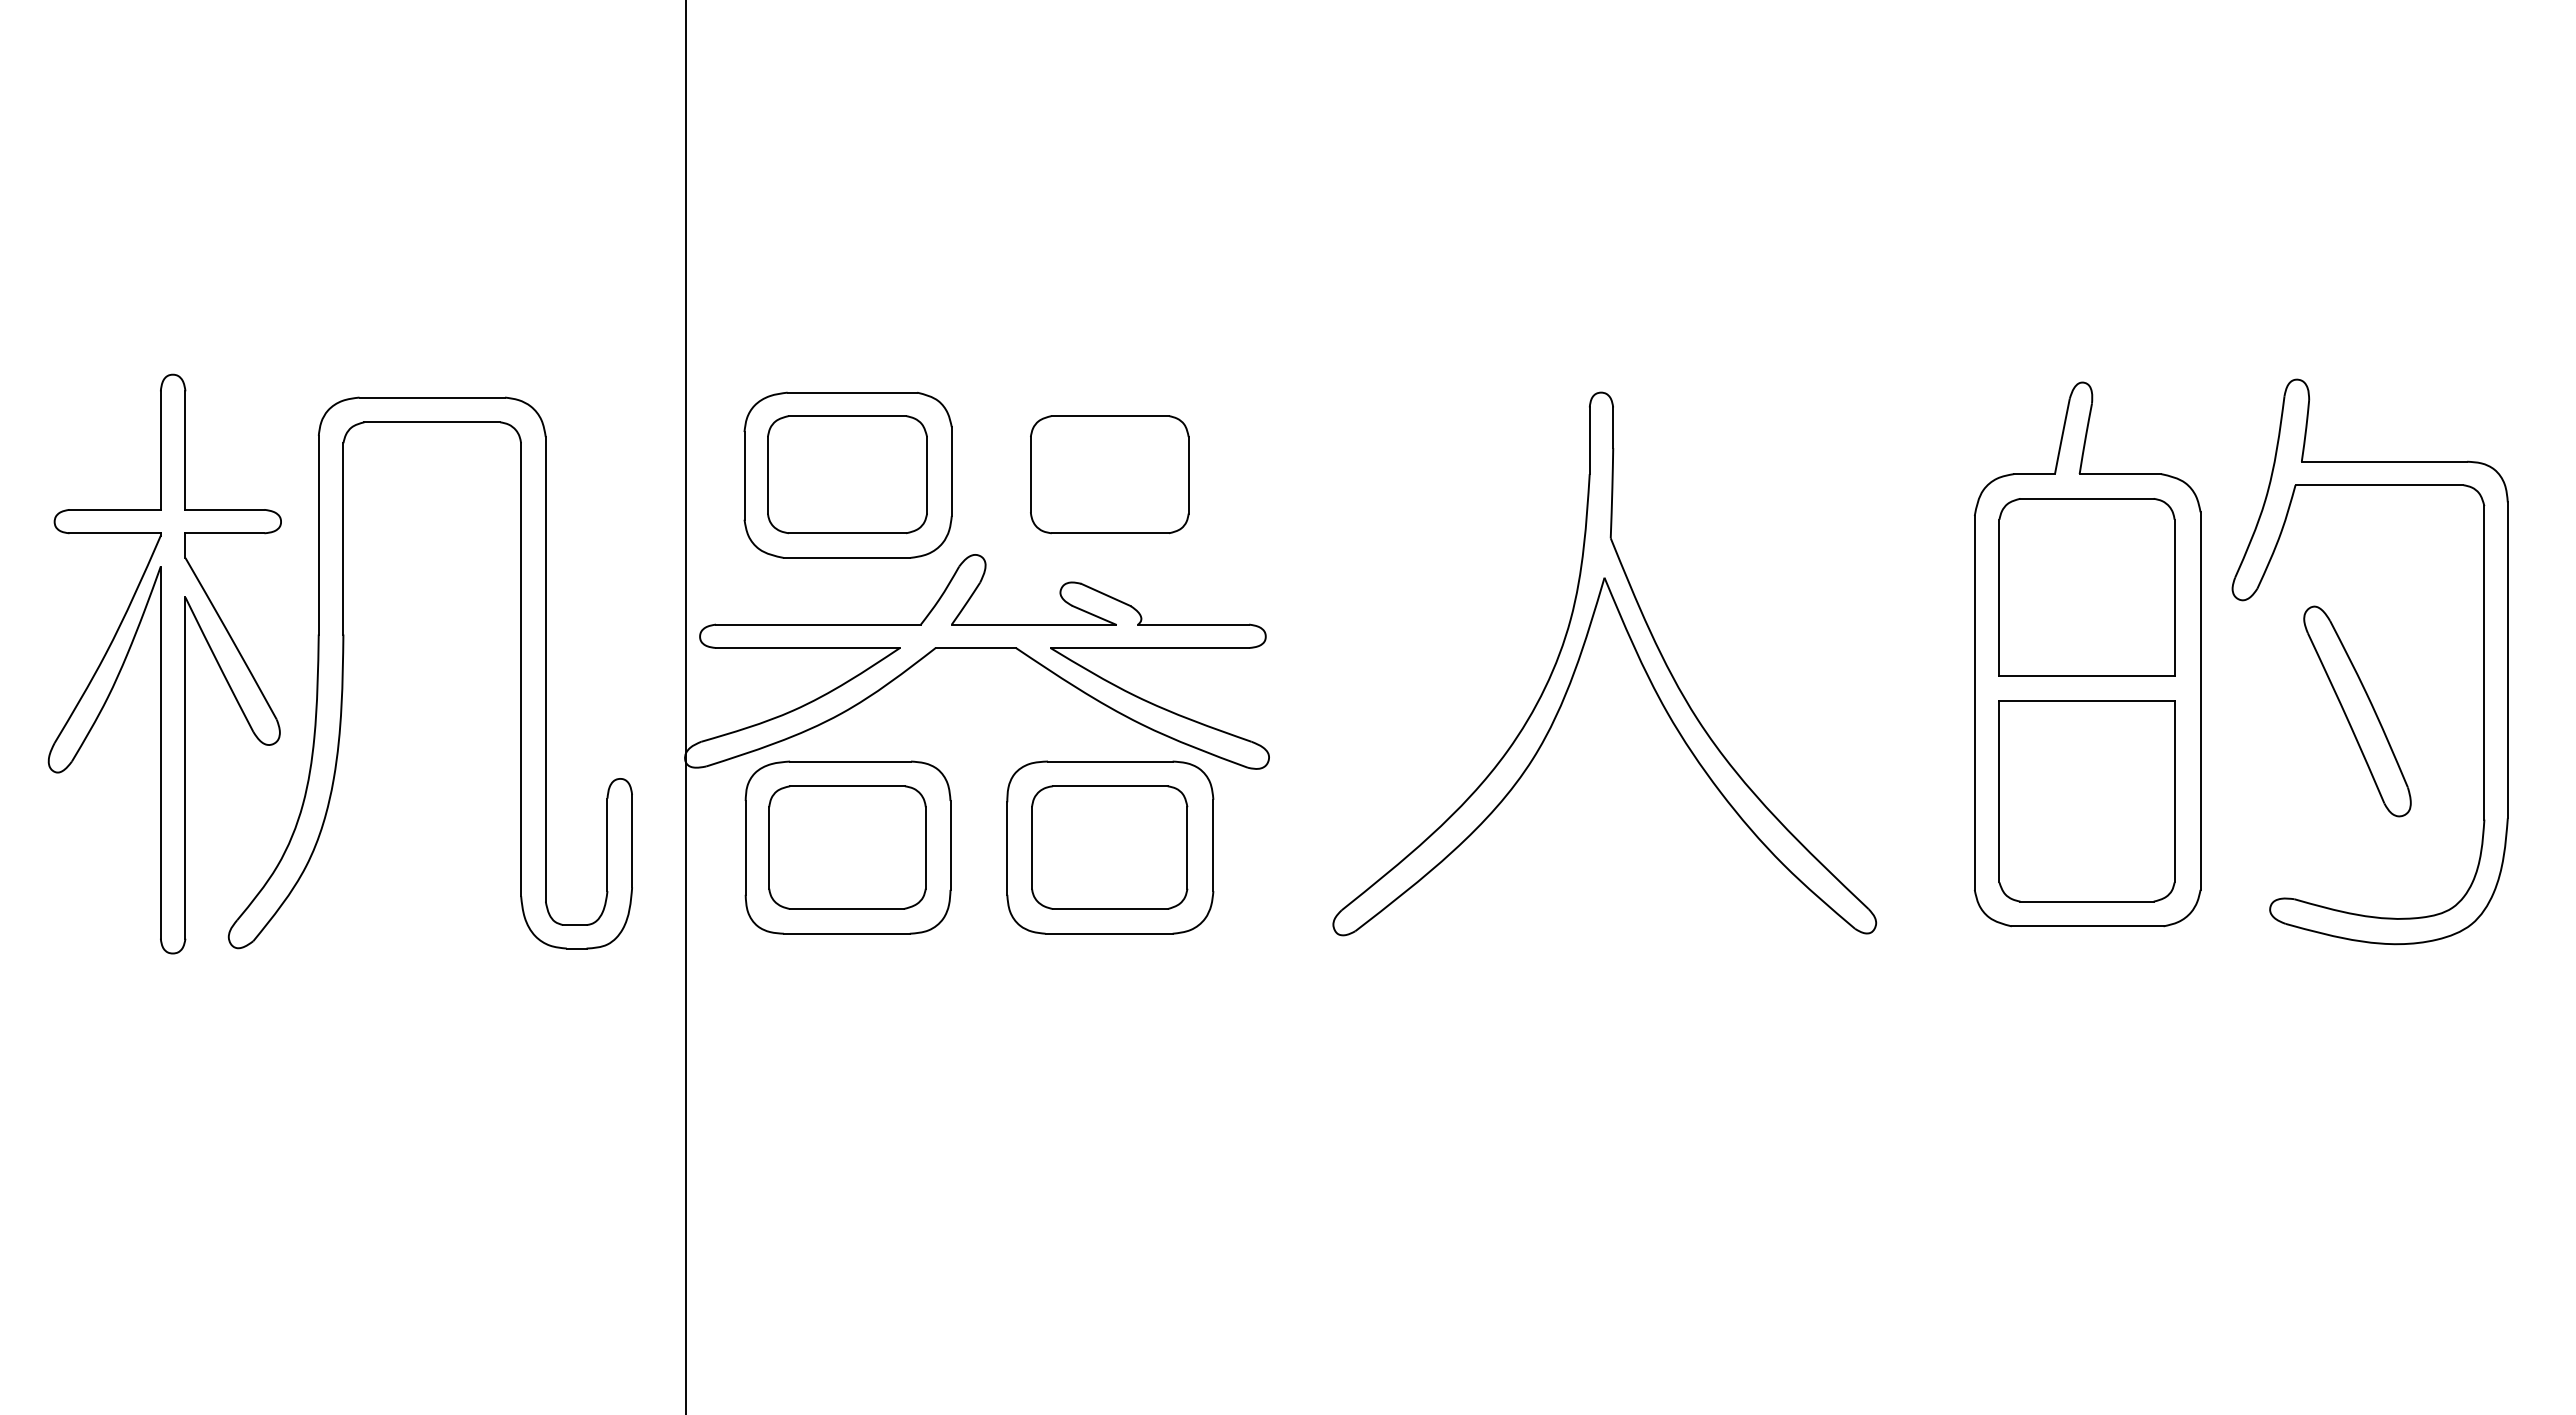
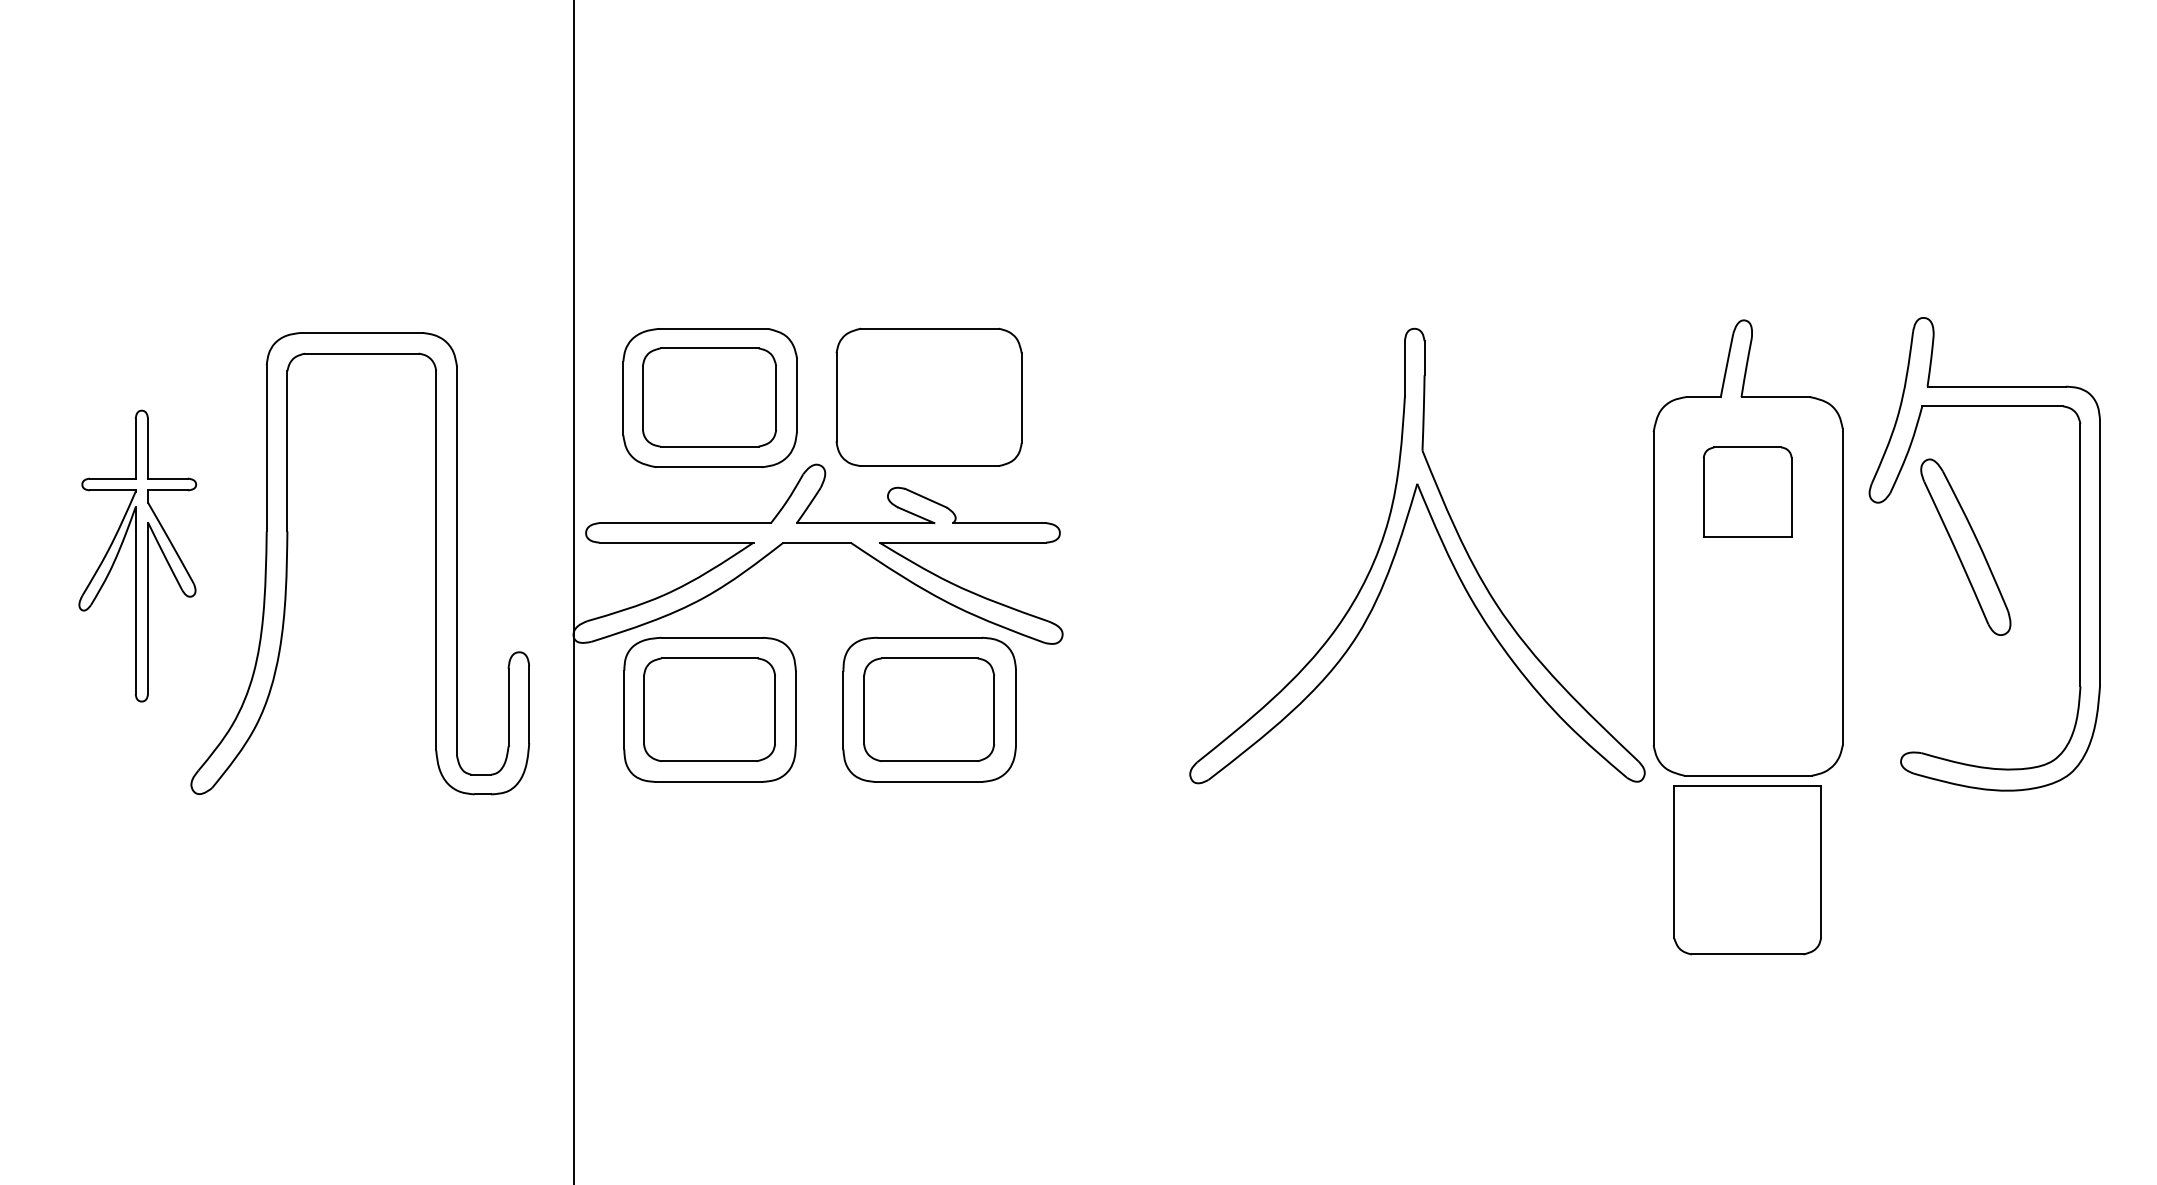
part: (1109, 474) -> (929, 397), size x1.4
part: (2086, 587) -> (1747, 492), size x0.6
part: (1581, 655) -> (1398, 548), moved
part: (164, 663) -> (137, 555), size x0.6
part: (2357, 711) -> (1965, 547), moved
part: (2086, 801) -> (1747, 870), moved

